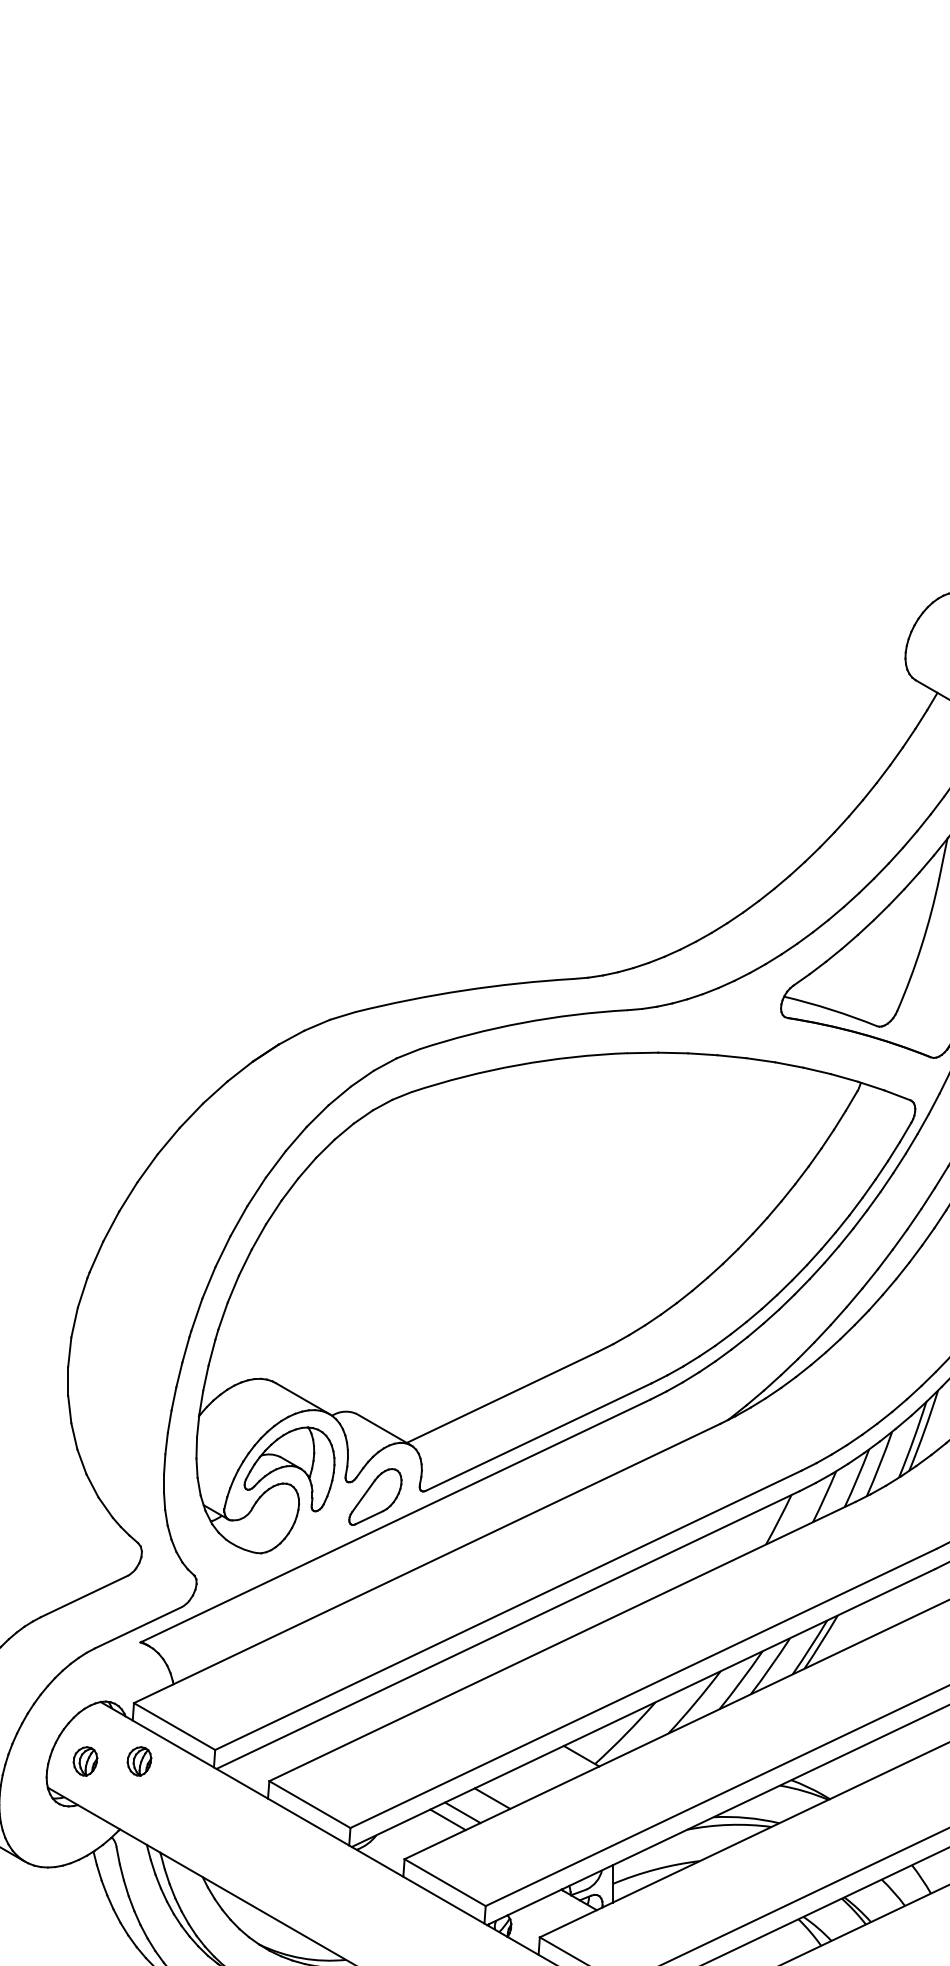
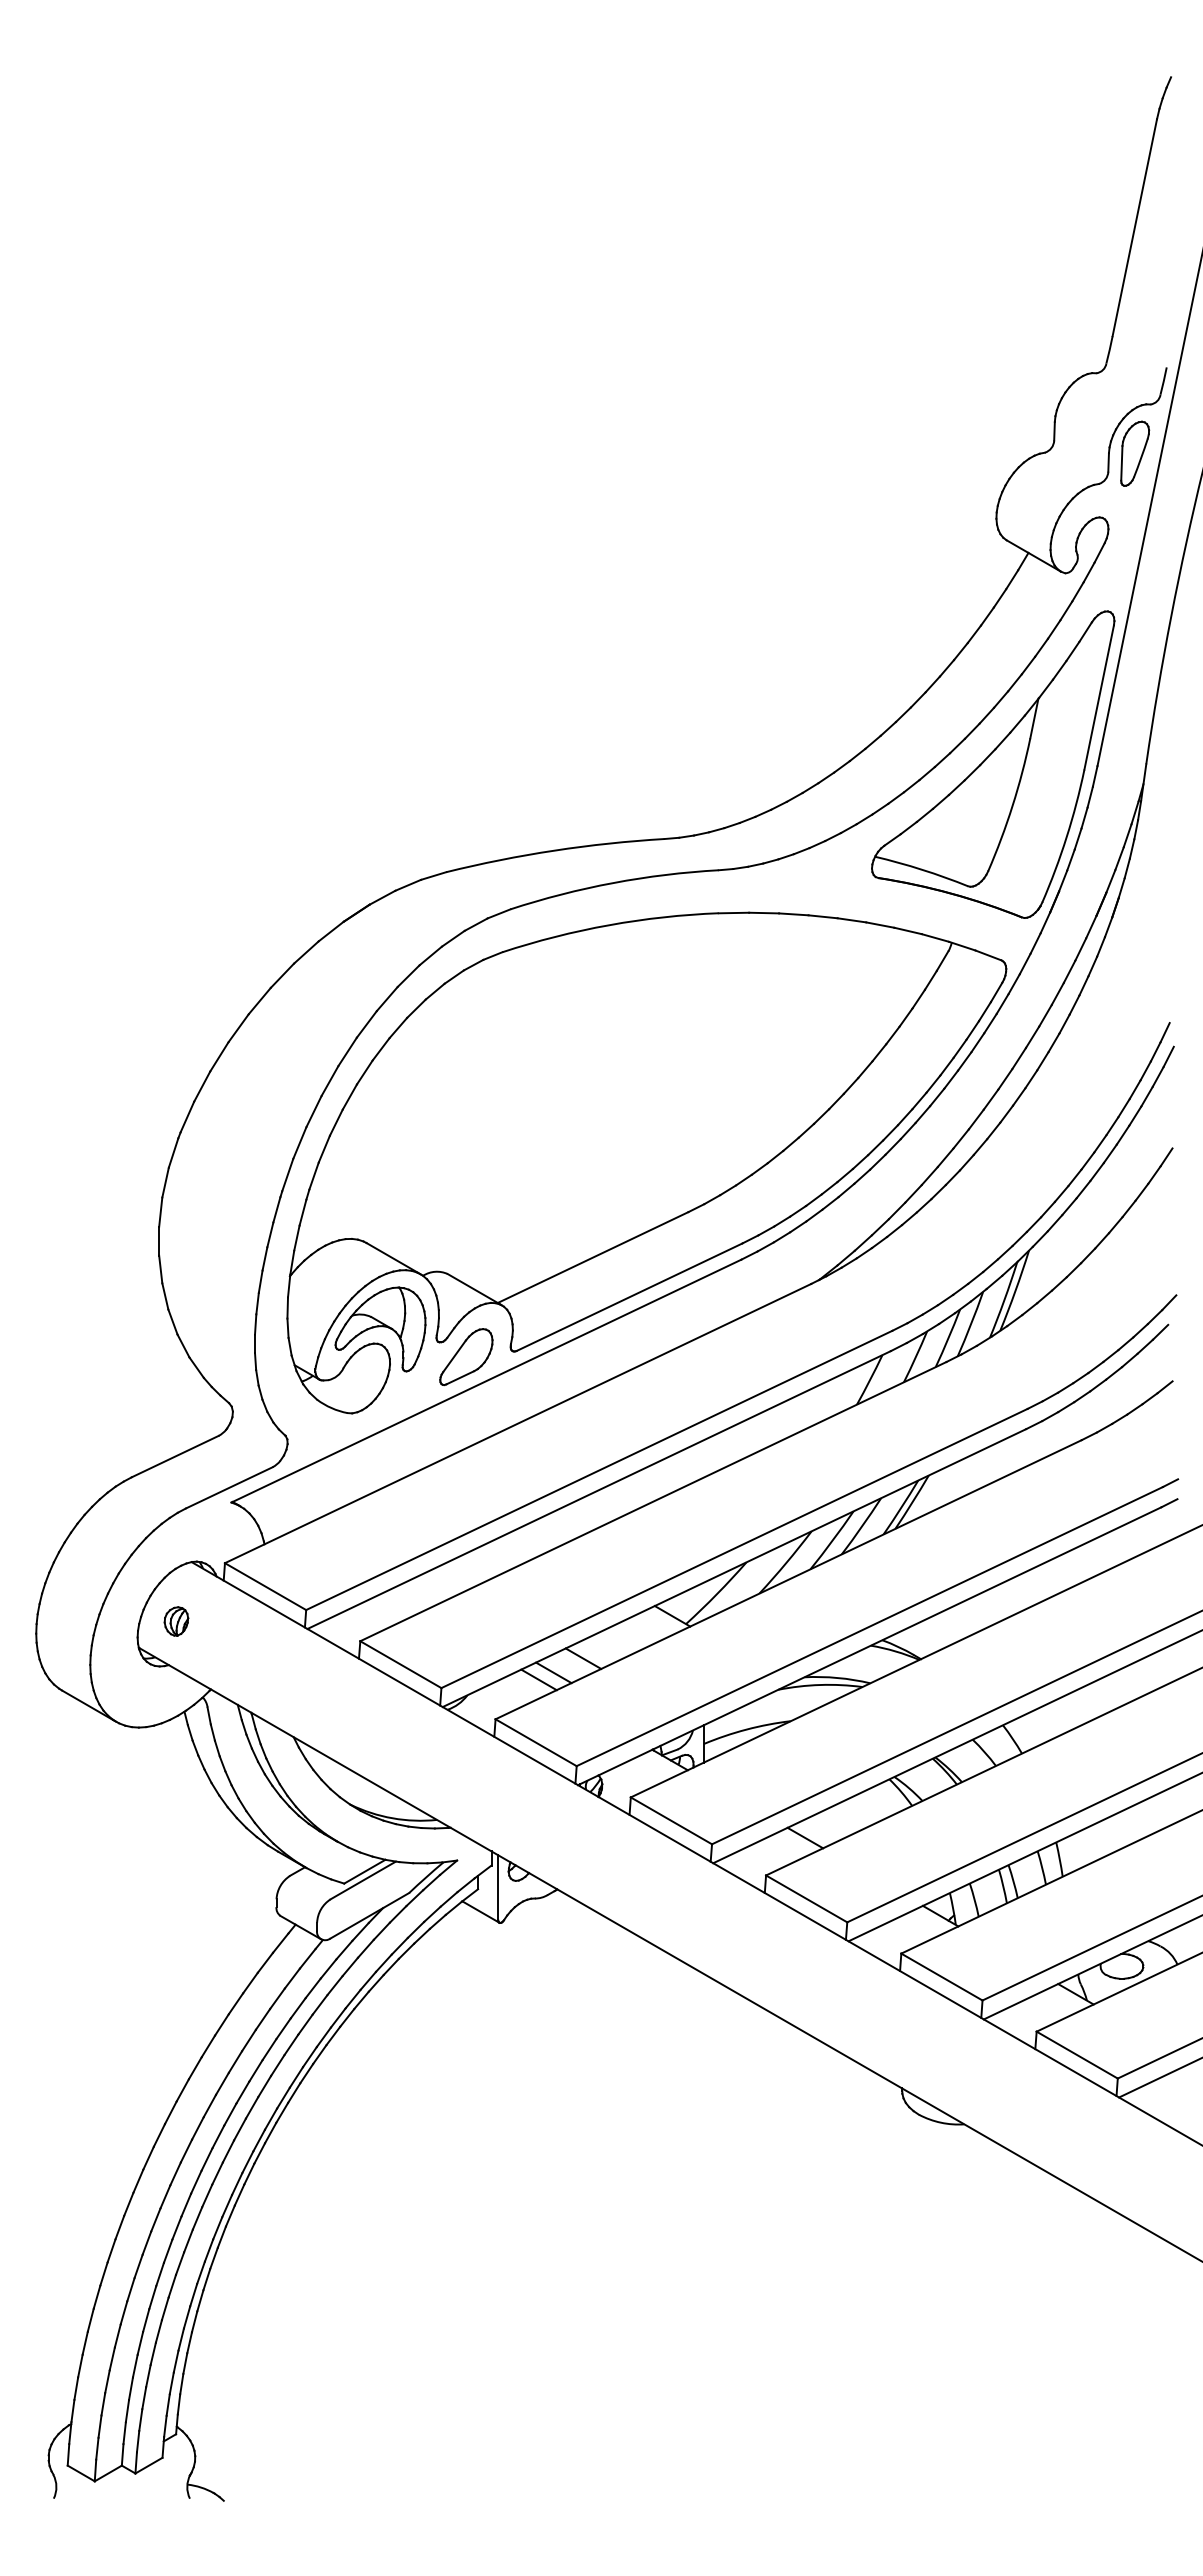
part: (139, 1761) -> (230, 1621), removed

